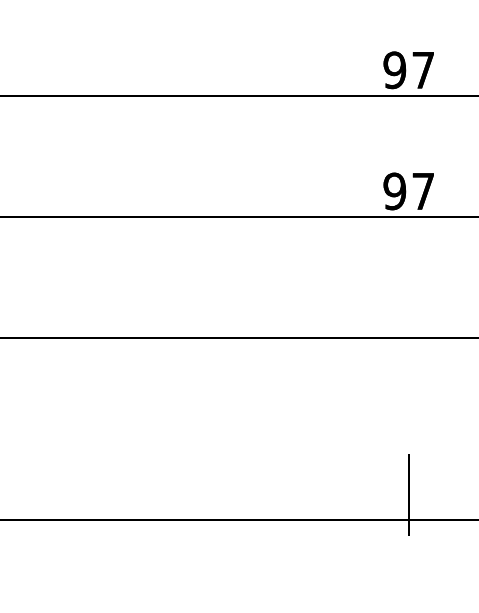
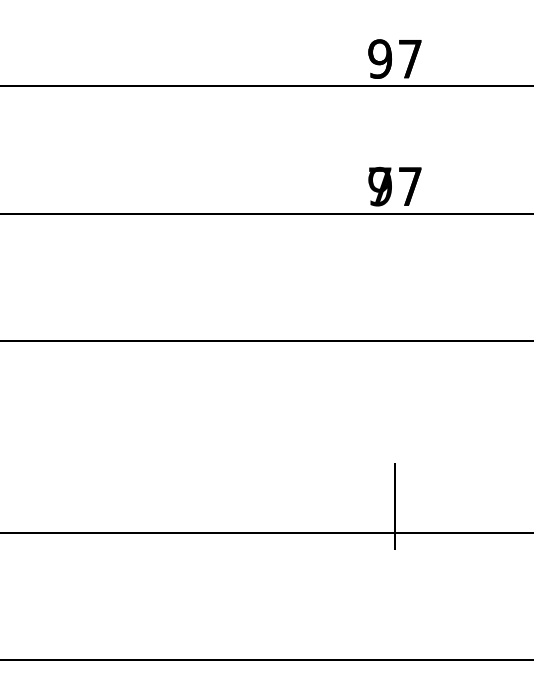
text: (394, 191) -> (379, 186), 97 -> 77

